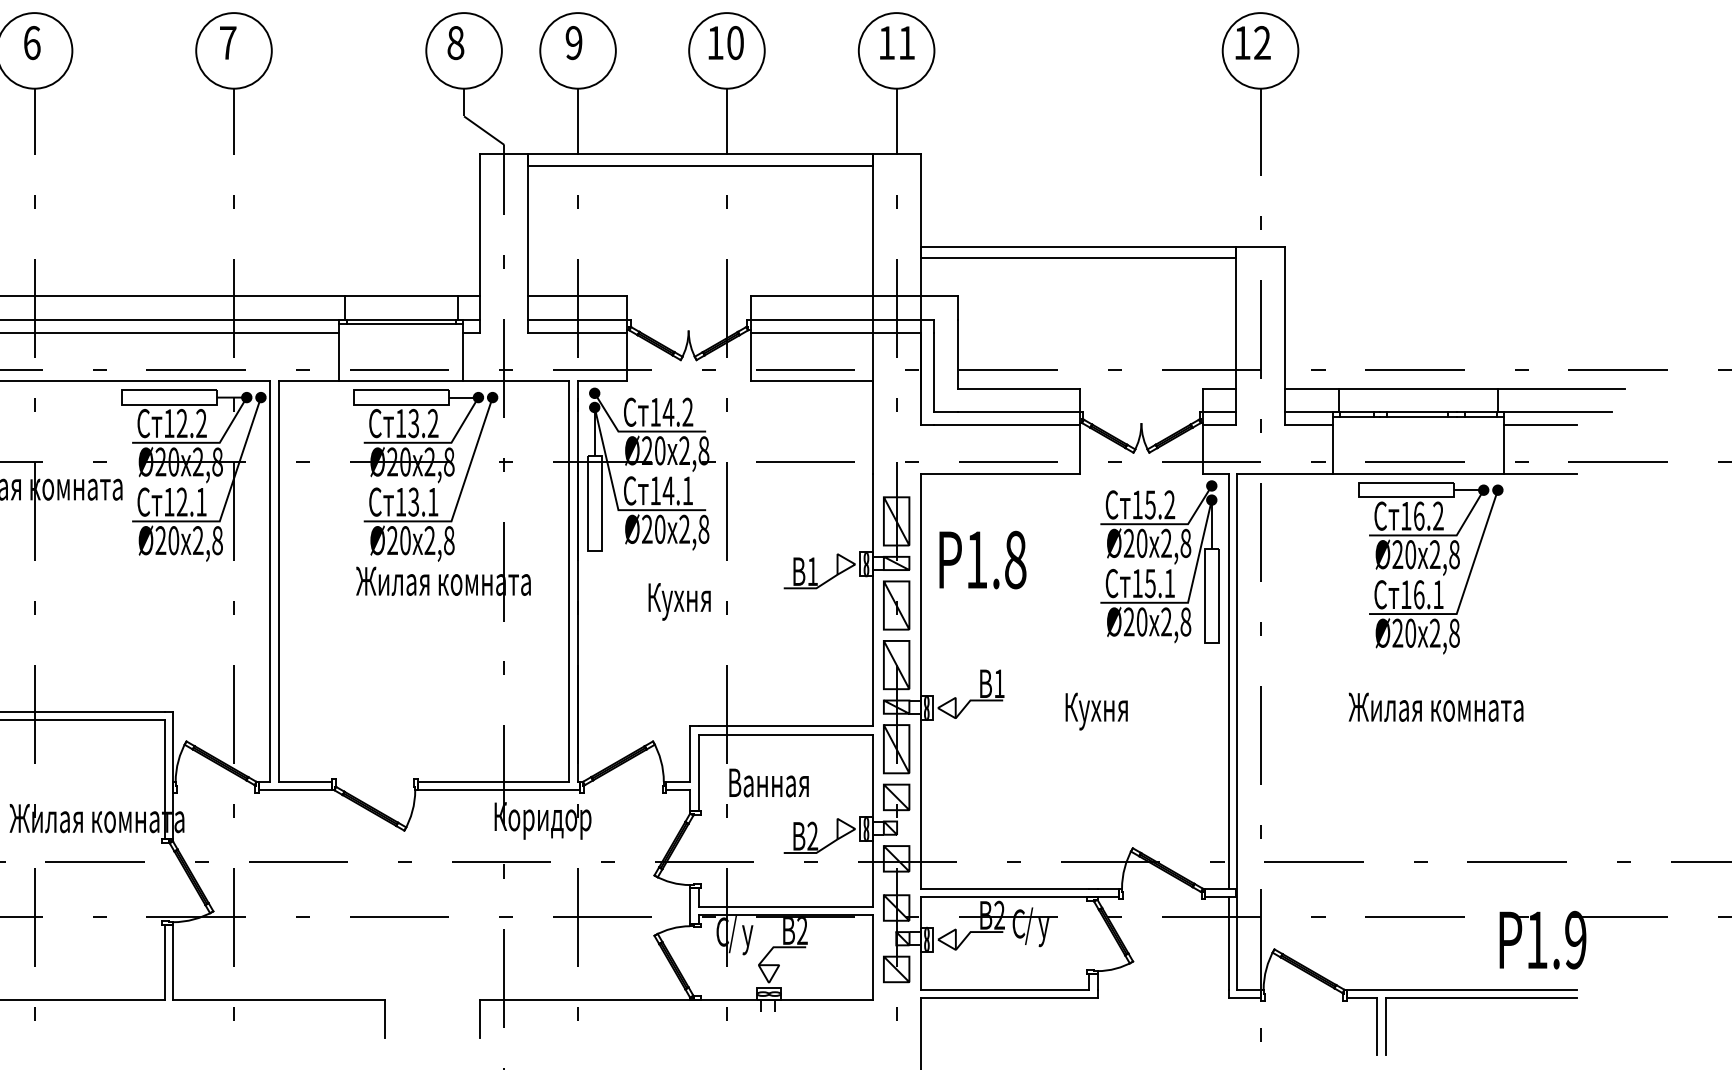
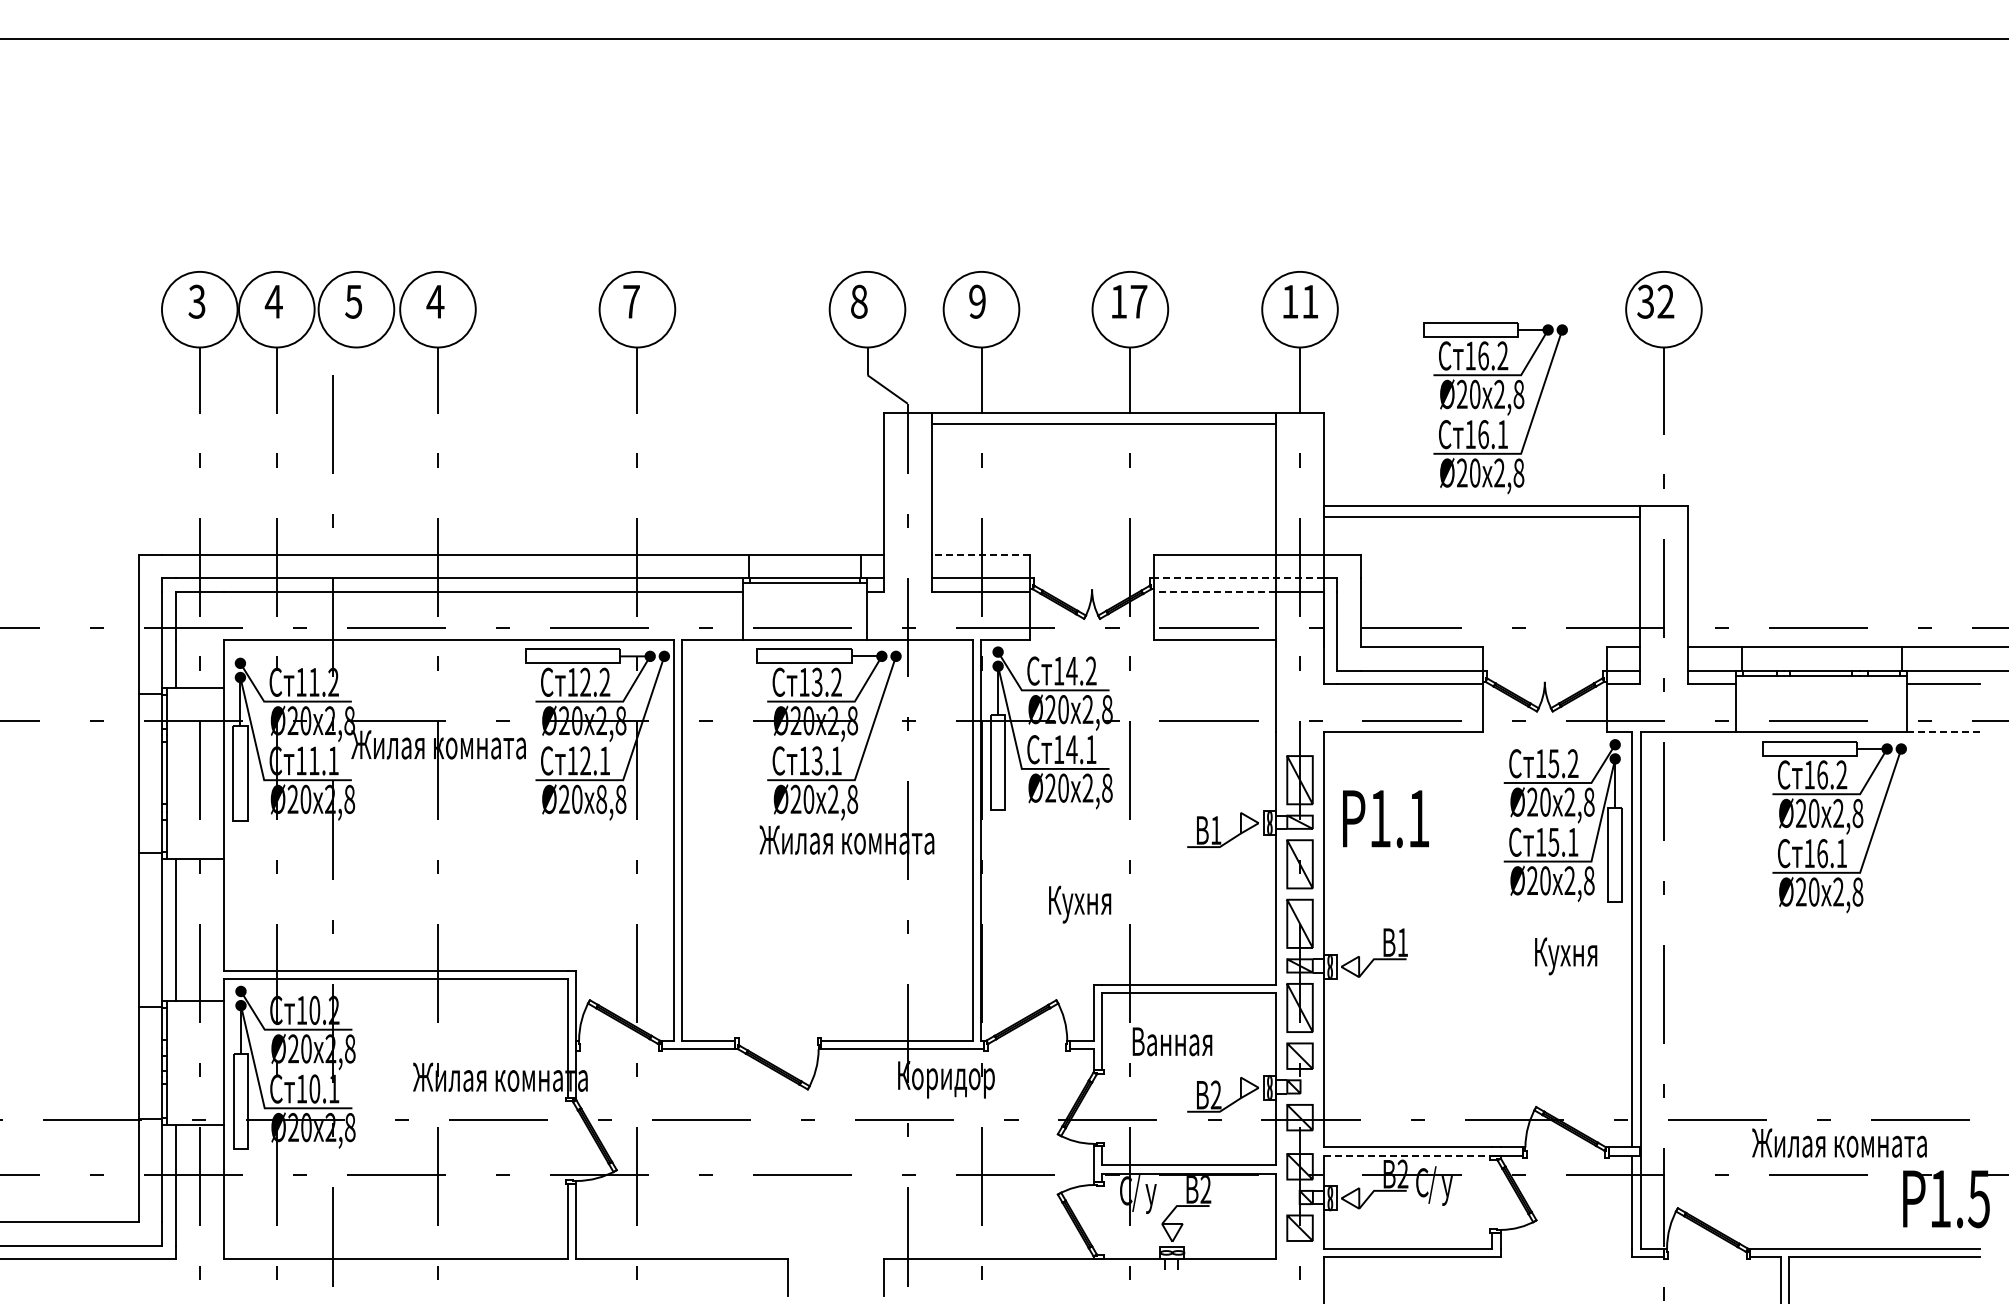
text: (32, 42) -> (435, 301), 6 -> 4
text: (735, 42) -> (1138, 301), 10 -> 17
text: (1242, 42) -> (1645, 301), 12 -> 32
part: (1092, 149) -> (1495, 408), added
line: (577, 295) -> (980, 554), solid -> dashed
line: (835, 319) -> (1238, 578), solid -> dashed
line: (811, 332) -> (1214, 591), solid -> dashed
line: (1541, 473) -> (1944, 732), solid -> dashed
text: (198, 540) -> (601, 799), 2,8 -> 8,8
text: (1015, 559) -> (1418, 818), 1.8 -> 1.1
text: (680, 601) -> (1080, 904), moved
text: (1436, 706) -> (1839, 1142), moved
text: (1097, 711) -> (1566, 956), moved
line: (1005, 896) -> (1408, 1155), solid -> dashed
text: (1575, 939) -> (1978, 1198), 1.9 -> 1.5

